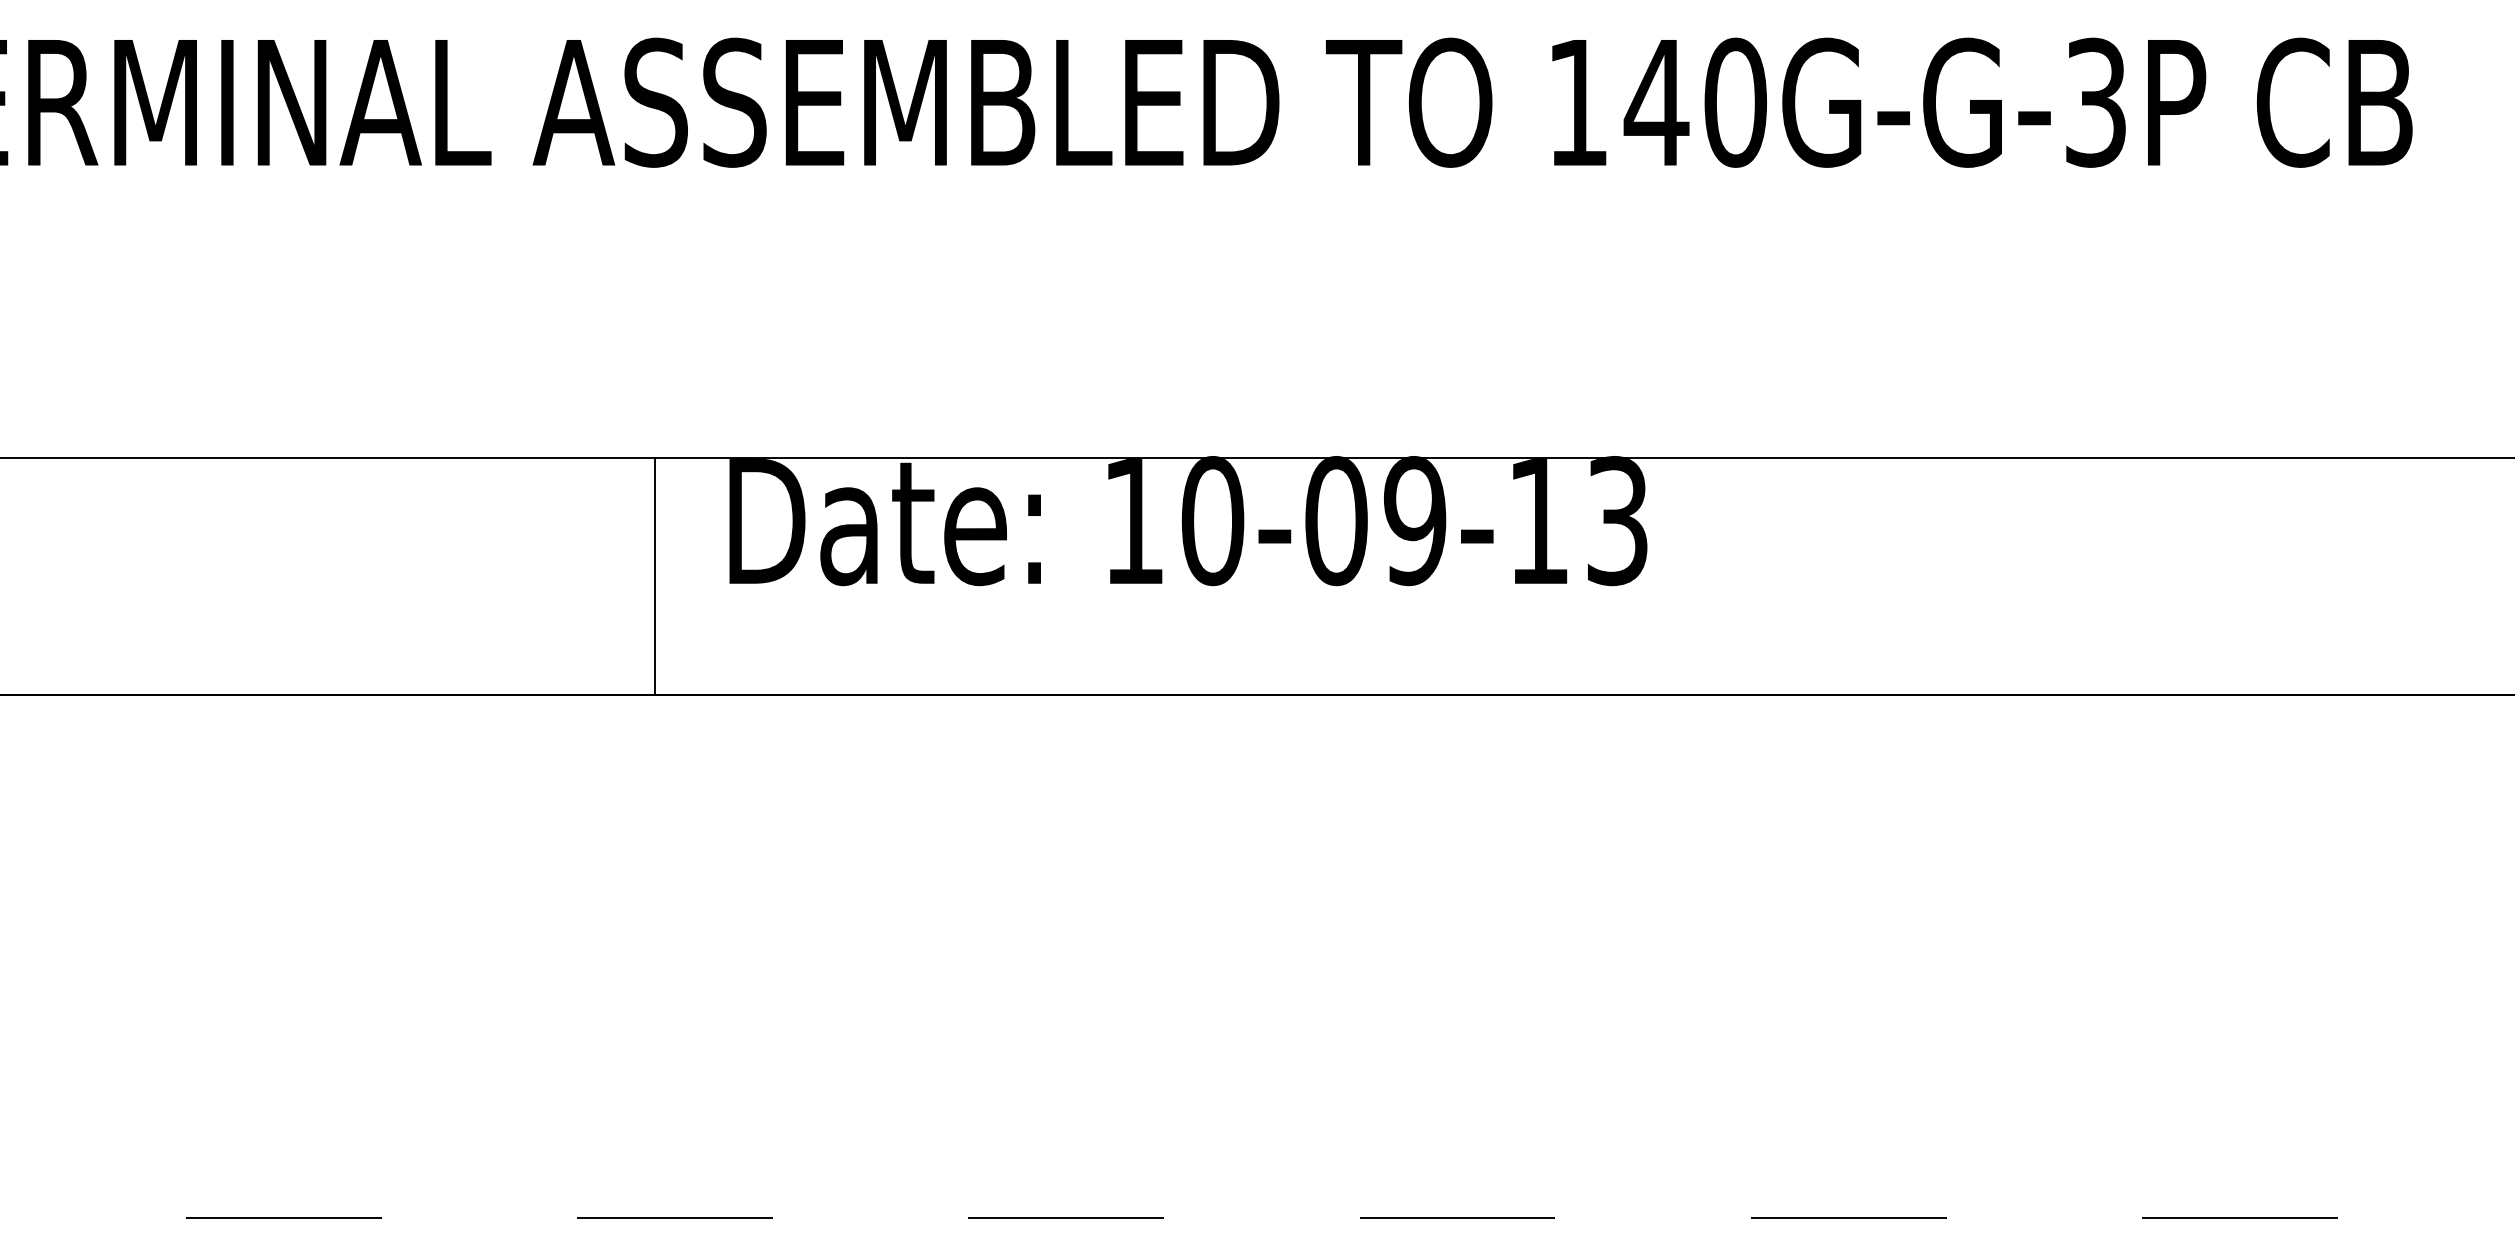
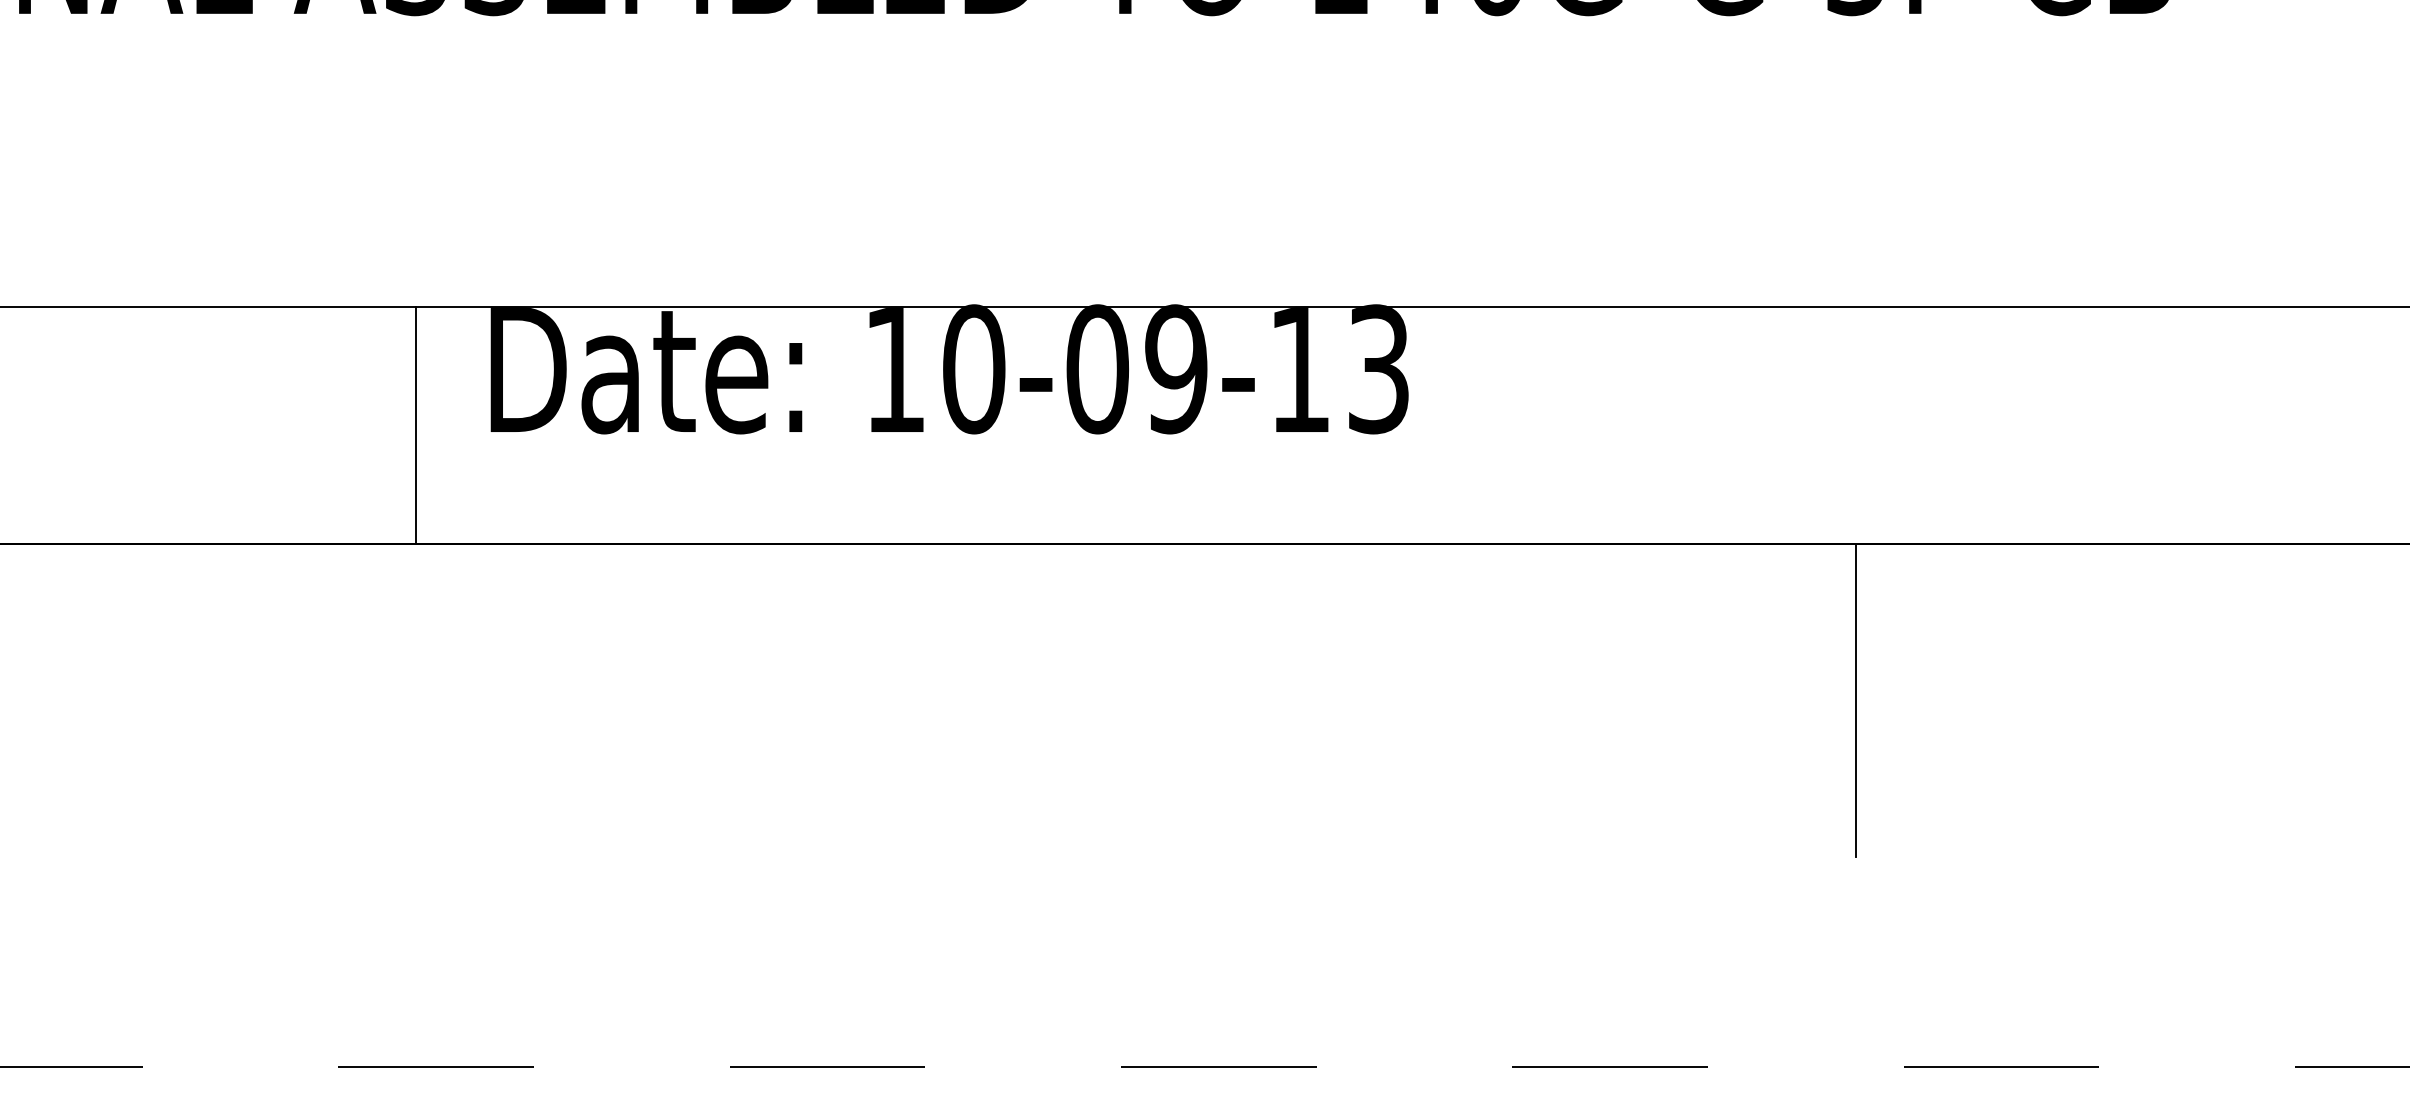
line: (2094, 852) -> (1855, 700), added

